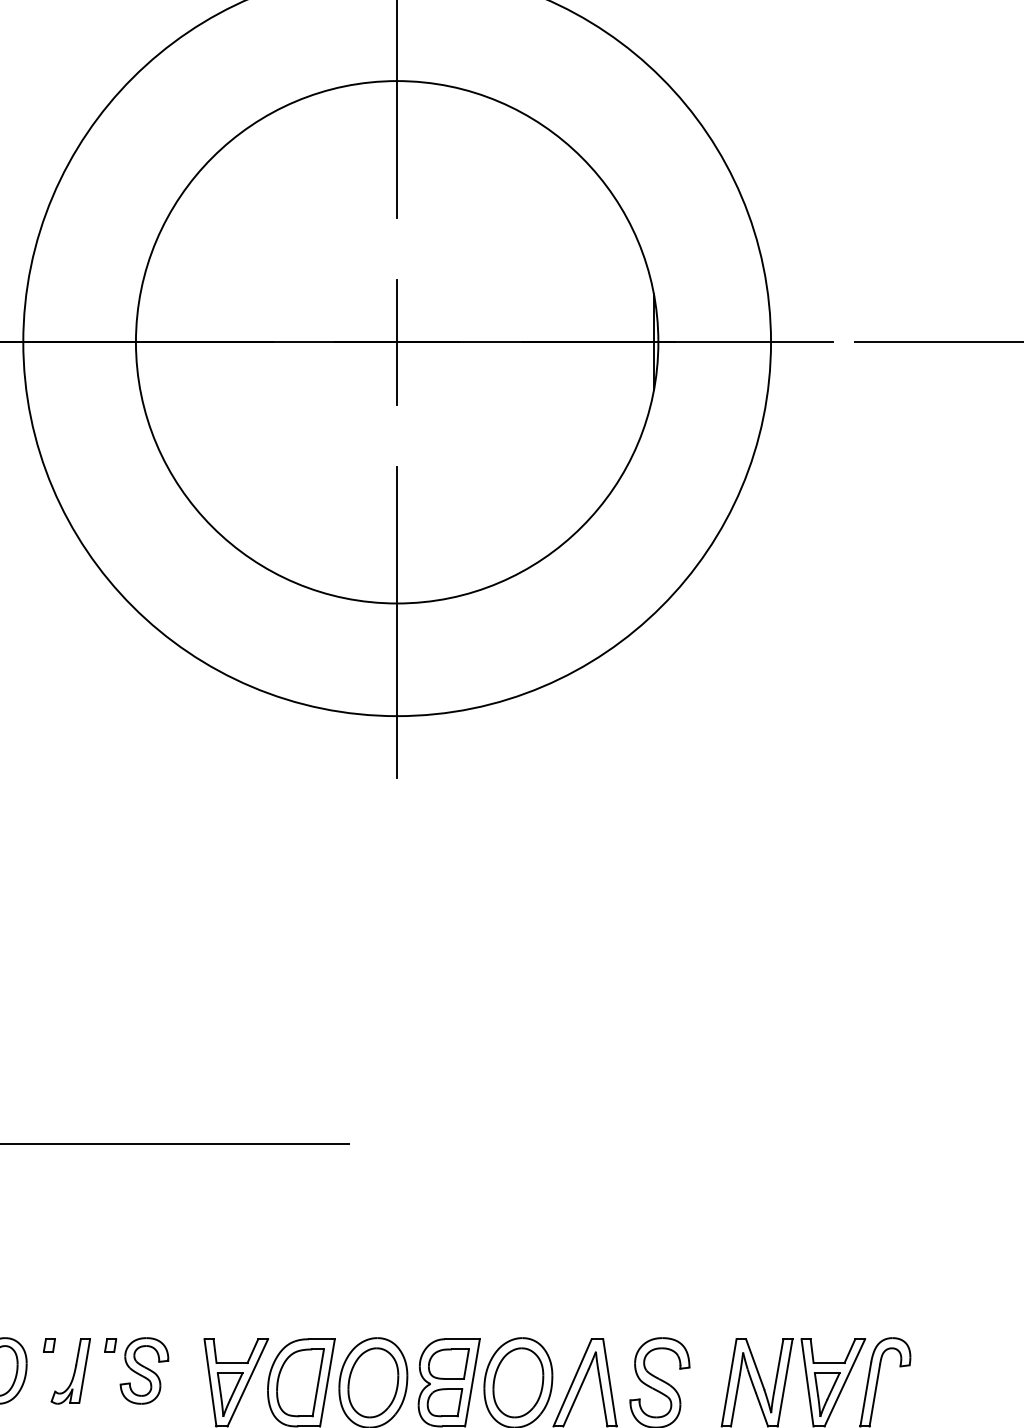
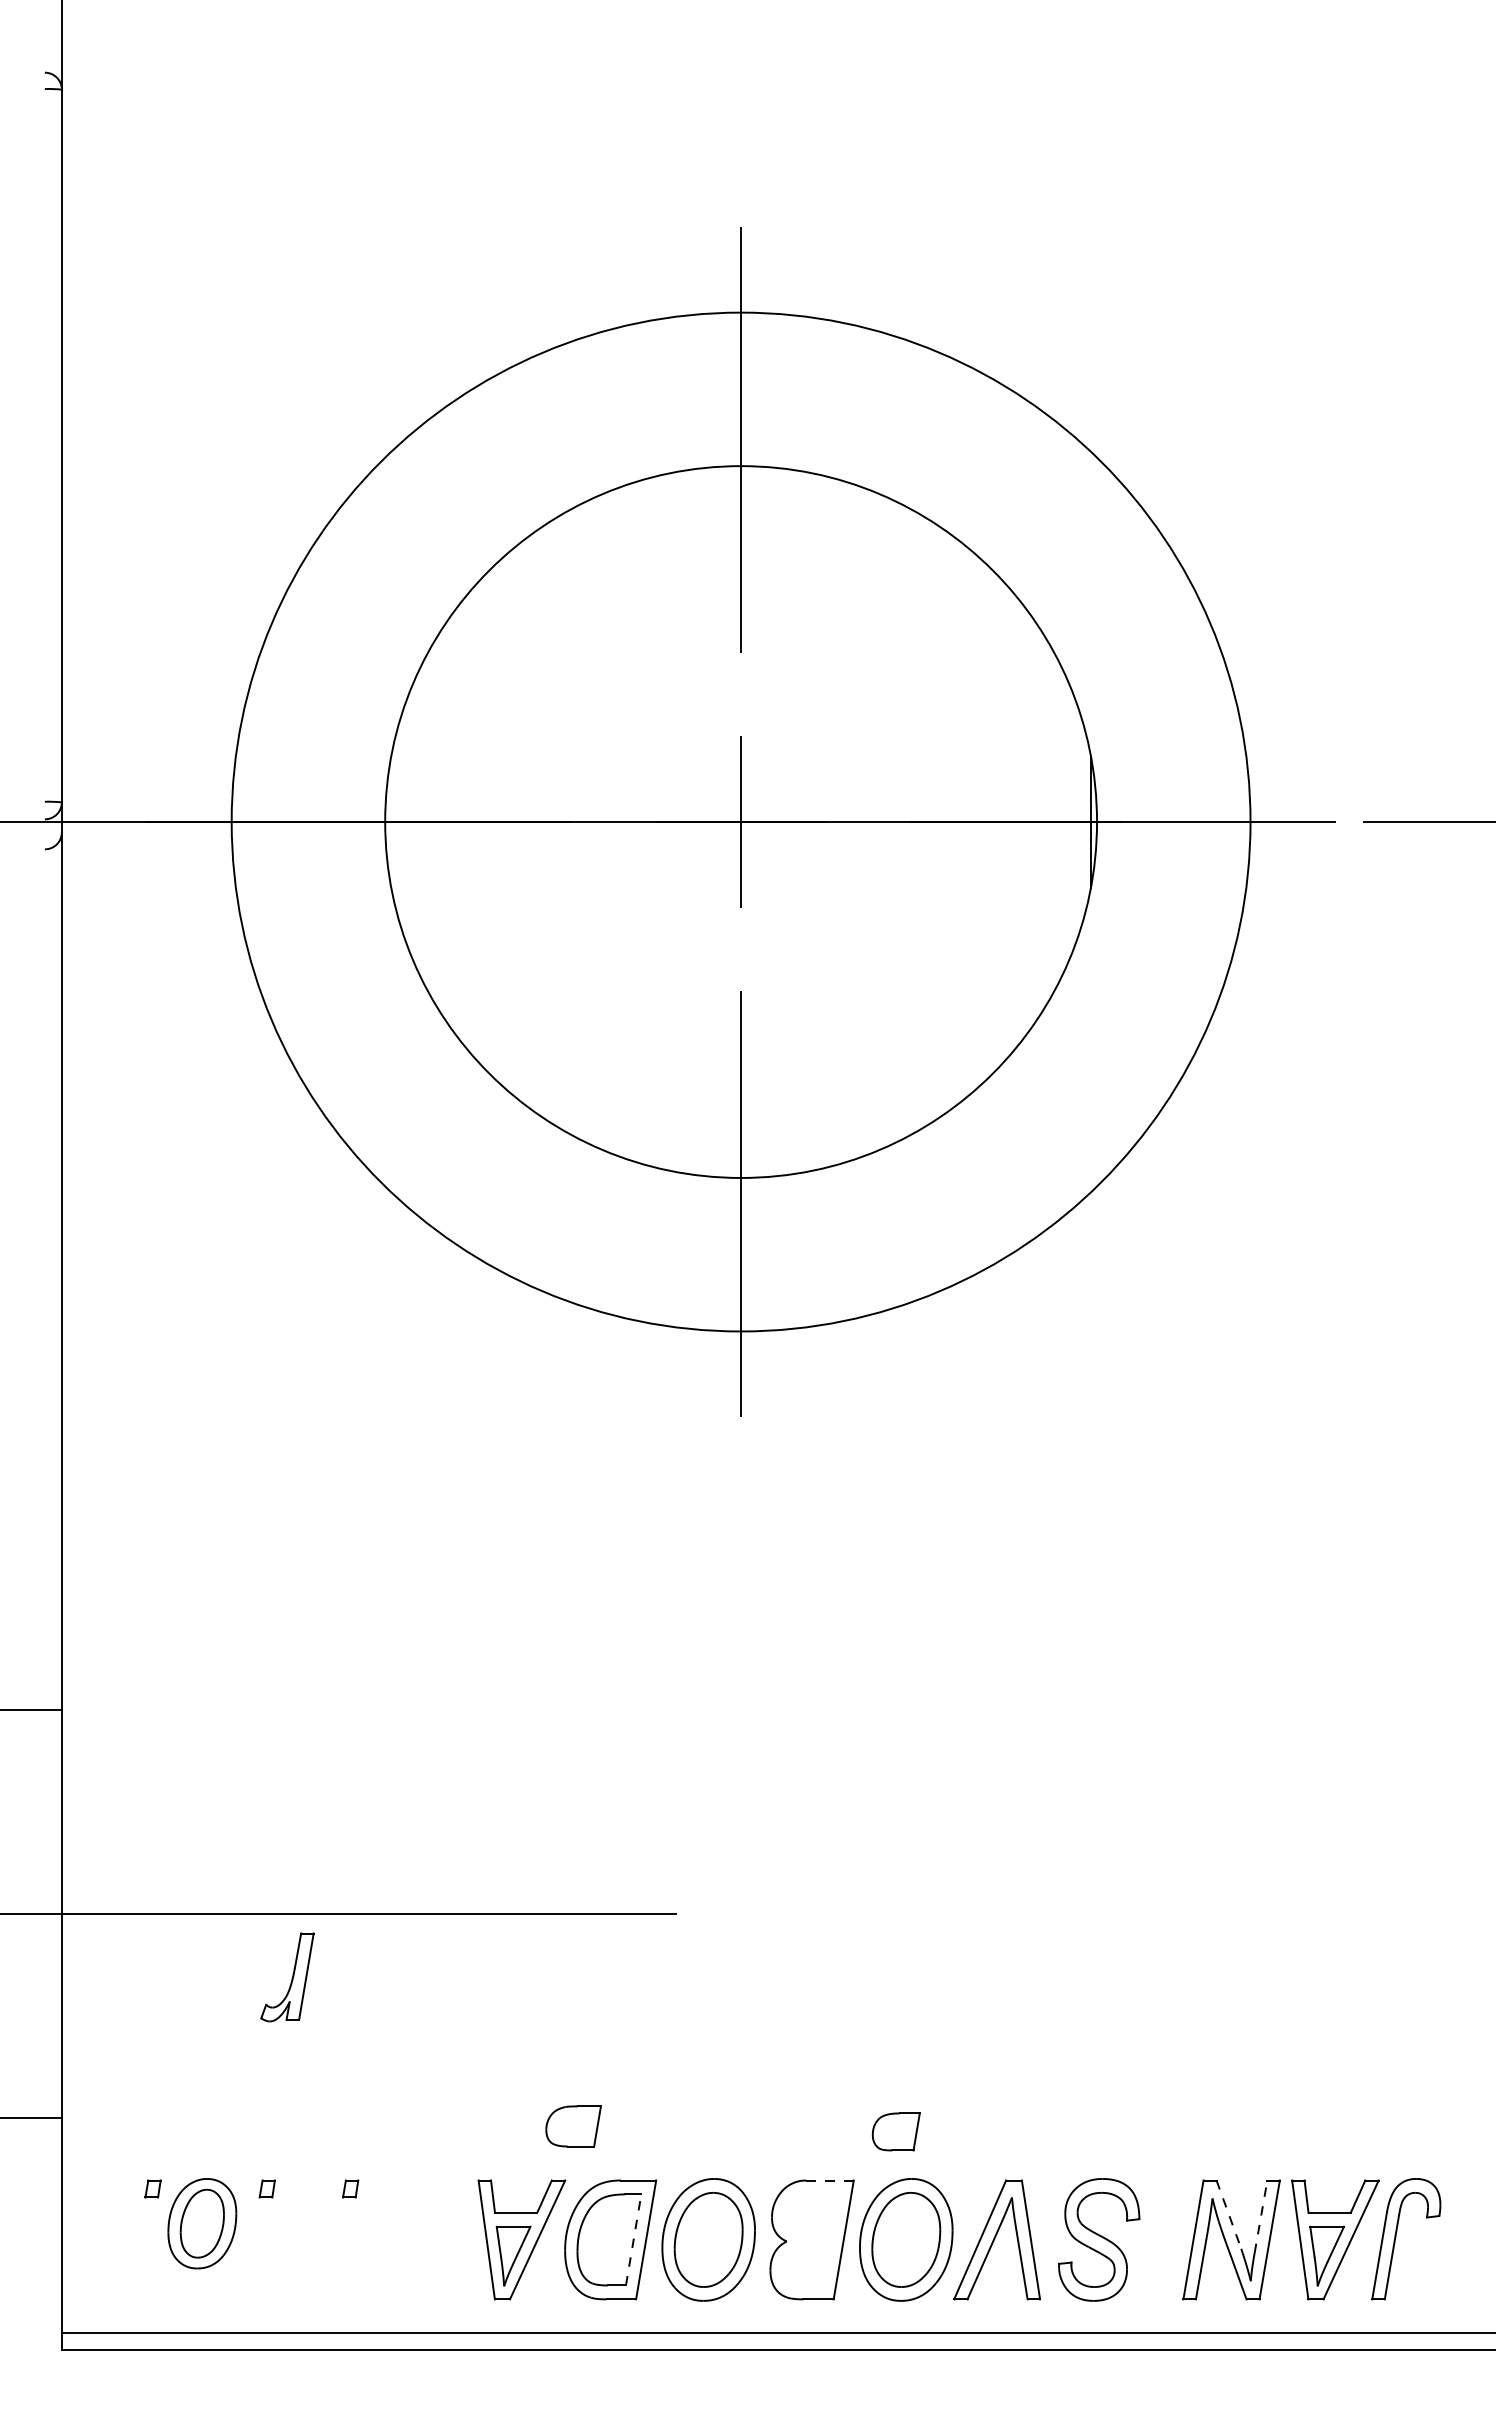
line: (462, 1339) -> (829, 2180), solid -> dashed
part: (448, 1364) -> (573, 2126), moved
line: (755, 1364) -> (1229, 2215), solid -> dashed
line: (779, 1365) -> (1261, 2216), solid -> dashed
part: (144, 1370) -> (396, 2223), removed
part: (70, 1371) -> (287, 1977), moved
line: (318, 1382) -> (633, 2239), solid -> dashed
part: (444, 1402) -> (895, 2131), moved

